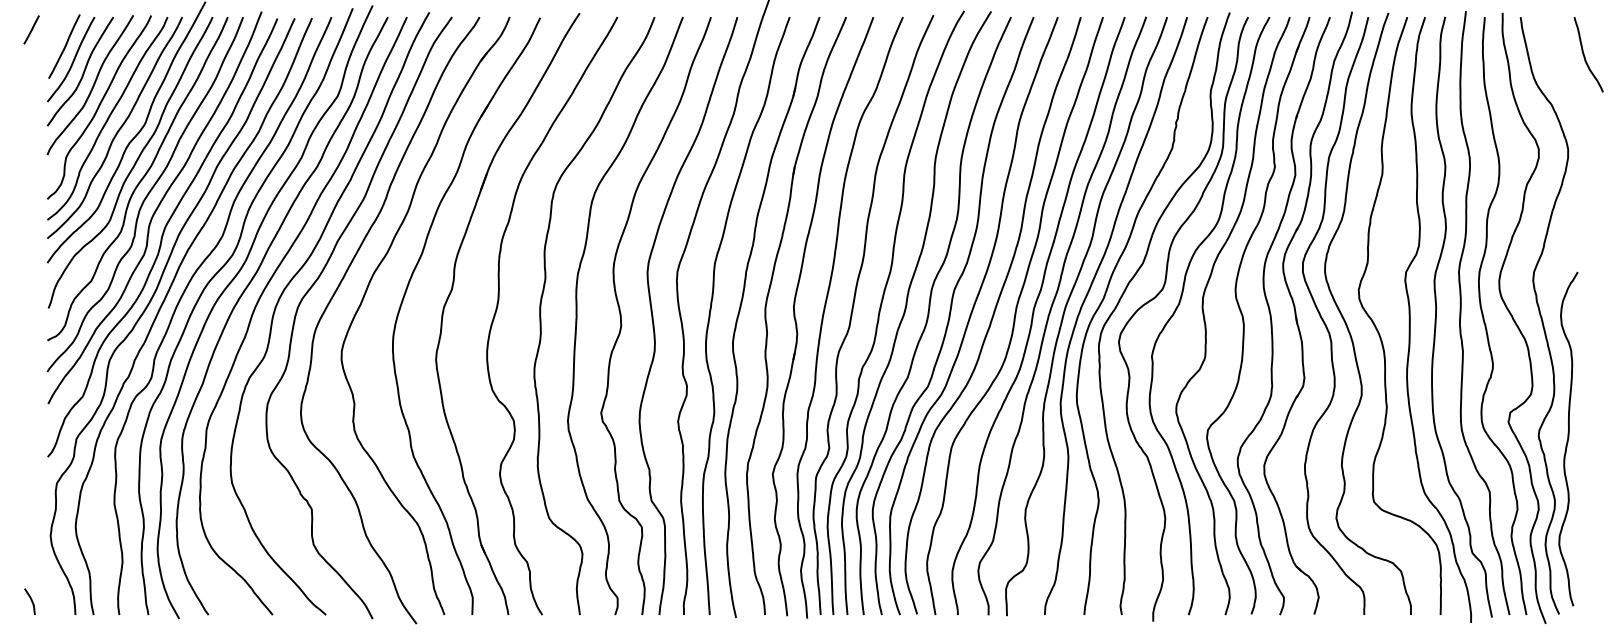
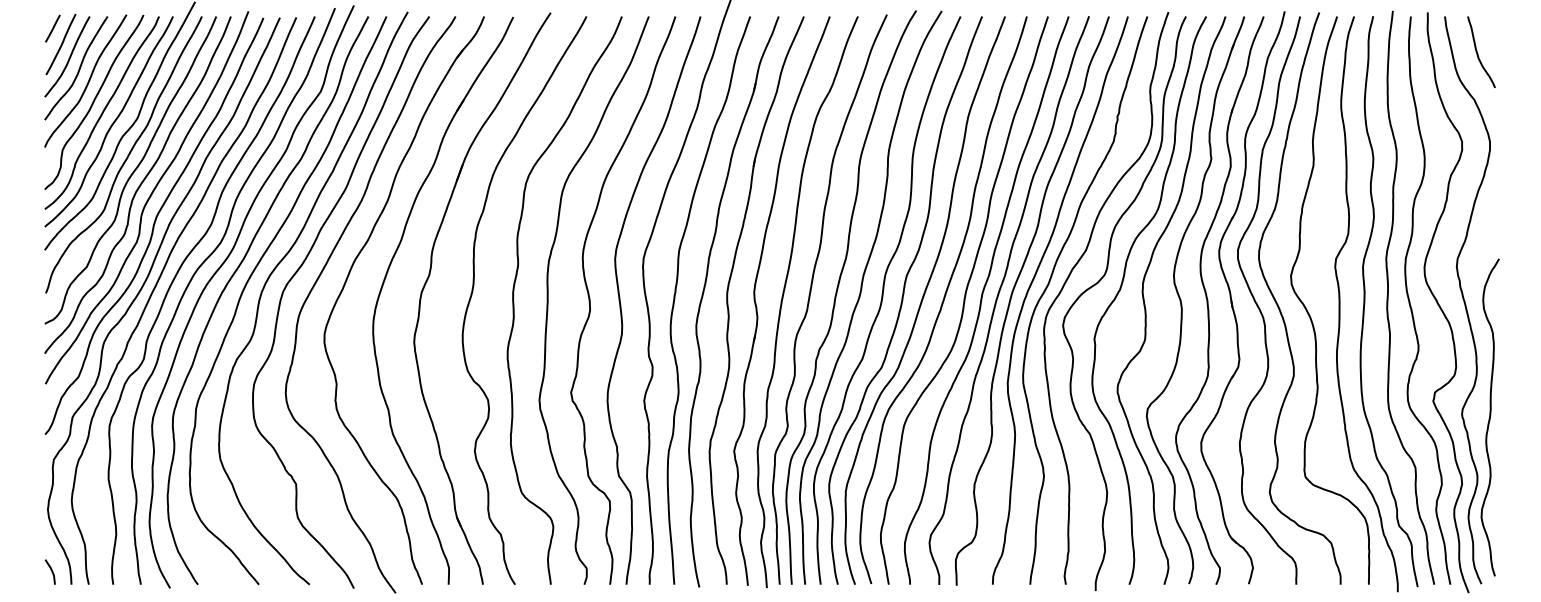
line: (31, 29) -> (52, 28), moved
curve: (1585, 56) -> (1478, 53), moved
curve: (30, 600) -> (50, 570), moved

